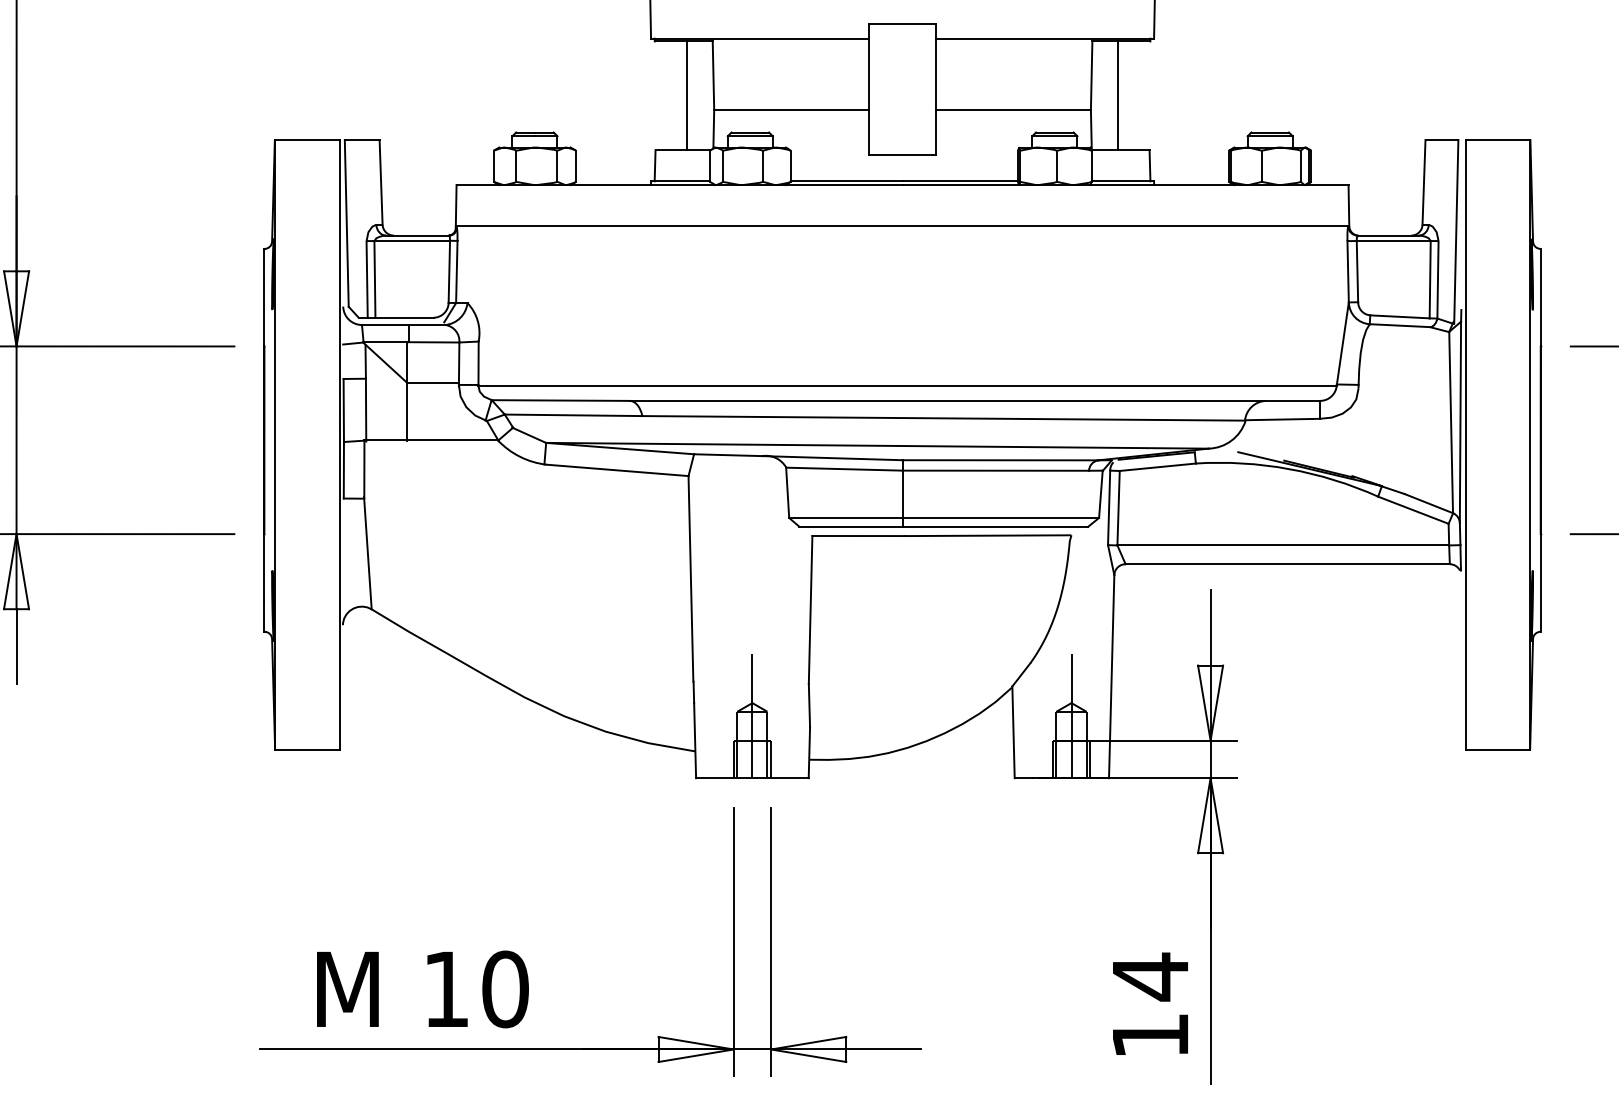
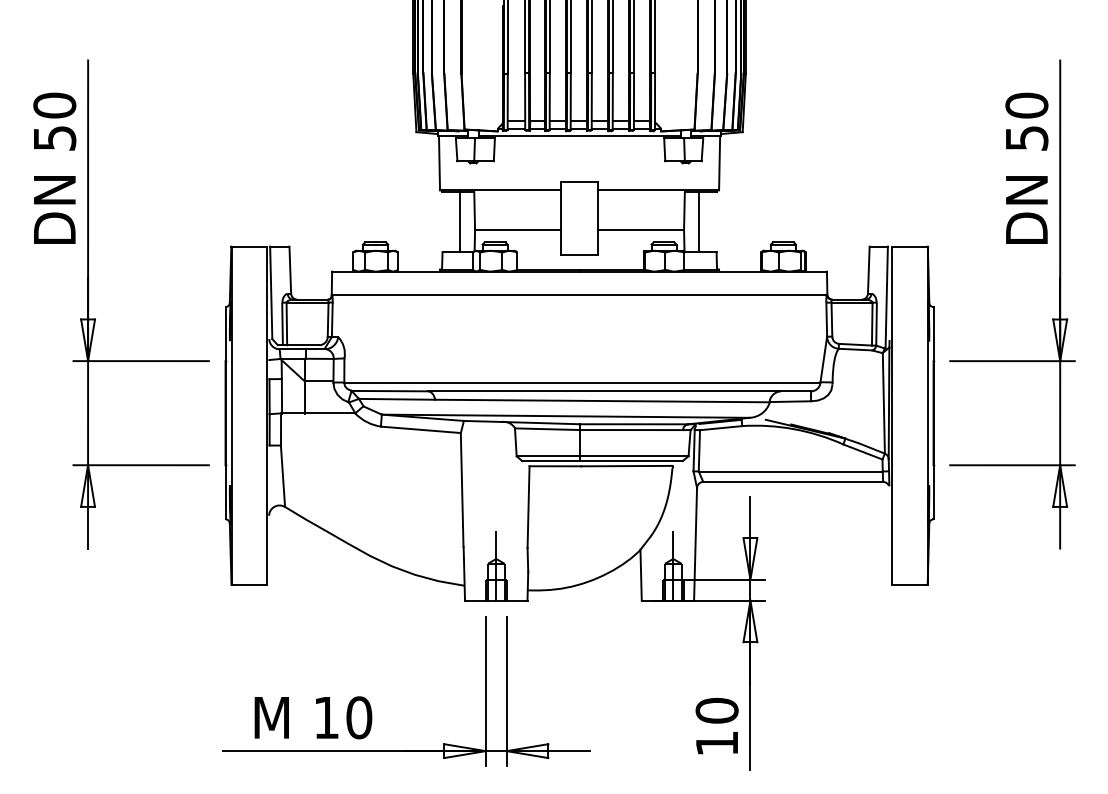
text: (1149, 976) -> (716, 710), 14 -> 10

